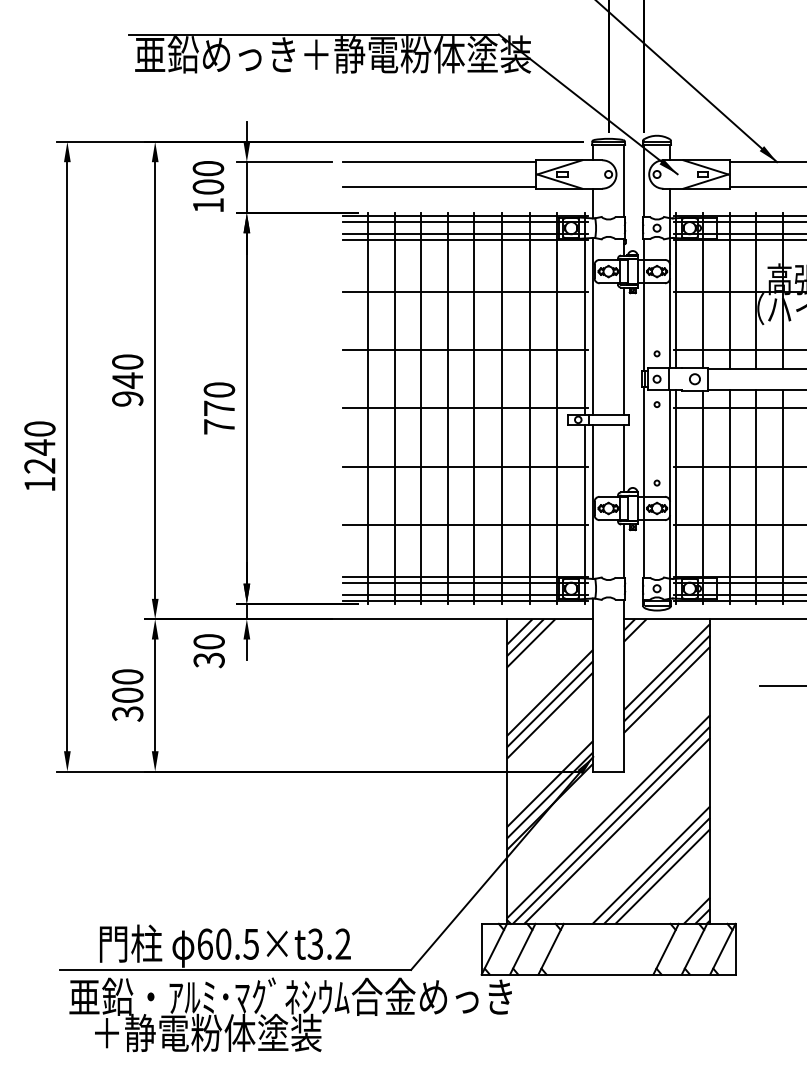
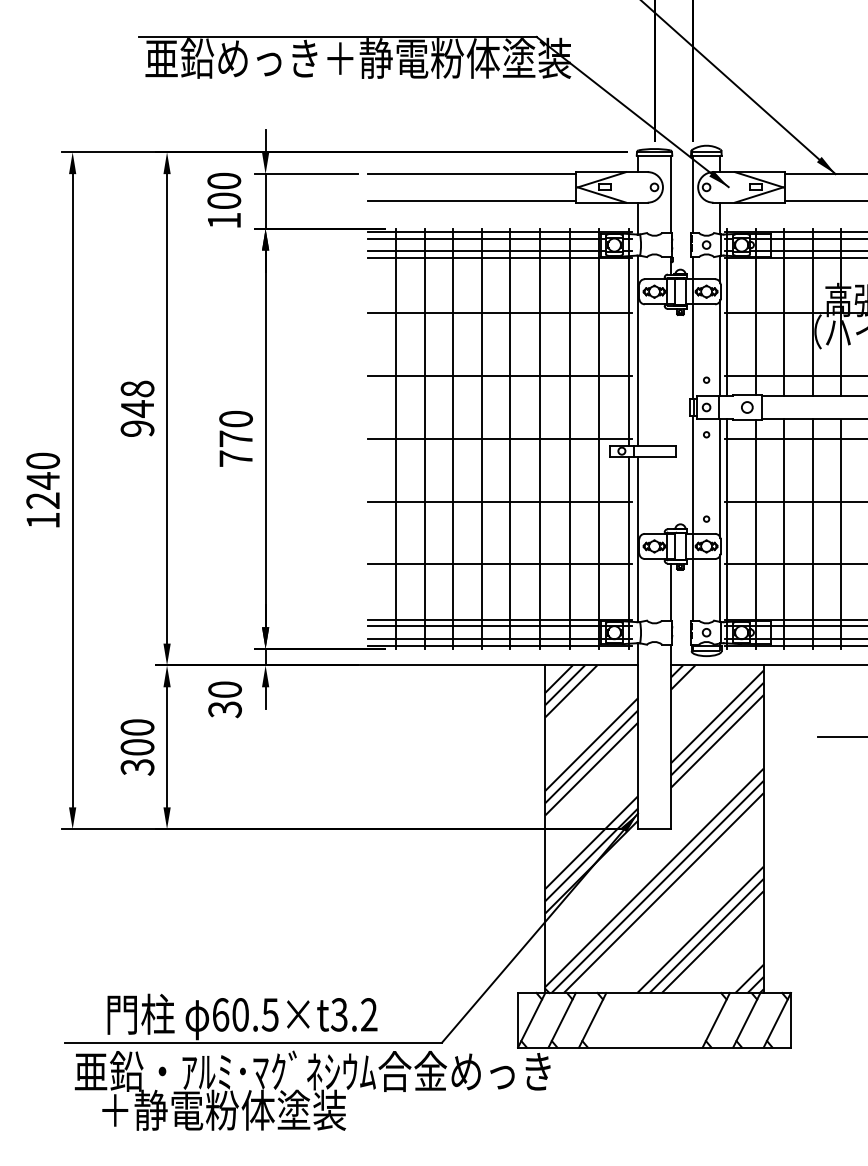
line: (624, 350) -> (671, 376), removed
text: (127, 361) -> (137, 388), 940 -> 948
line: (624, 458) -> (671, 492), removed

